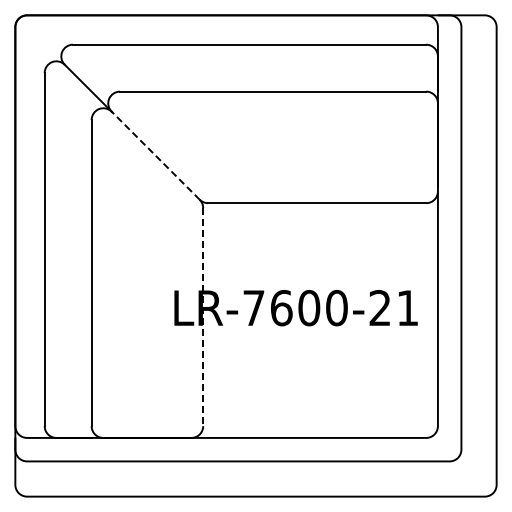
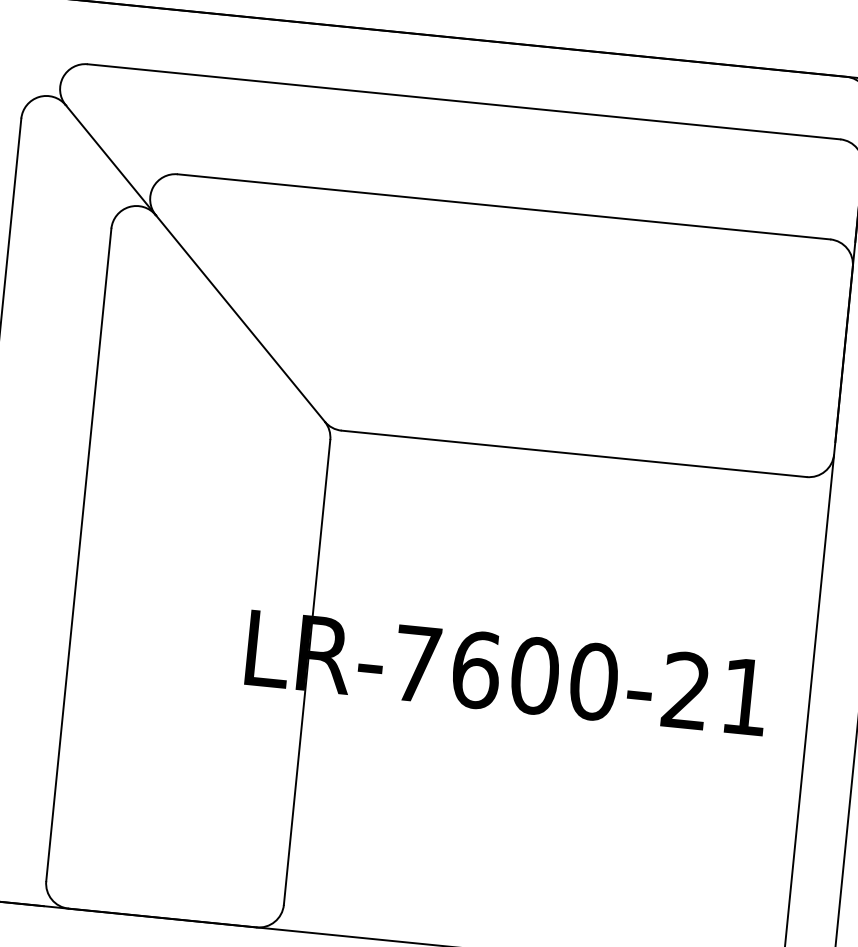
line: (155, 155) -> (239, 317), dashed -> solid
line: (203, 317) -> (307, 673), dashed -> solid

